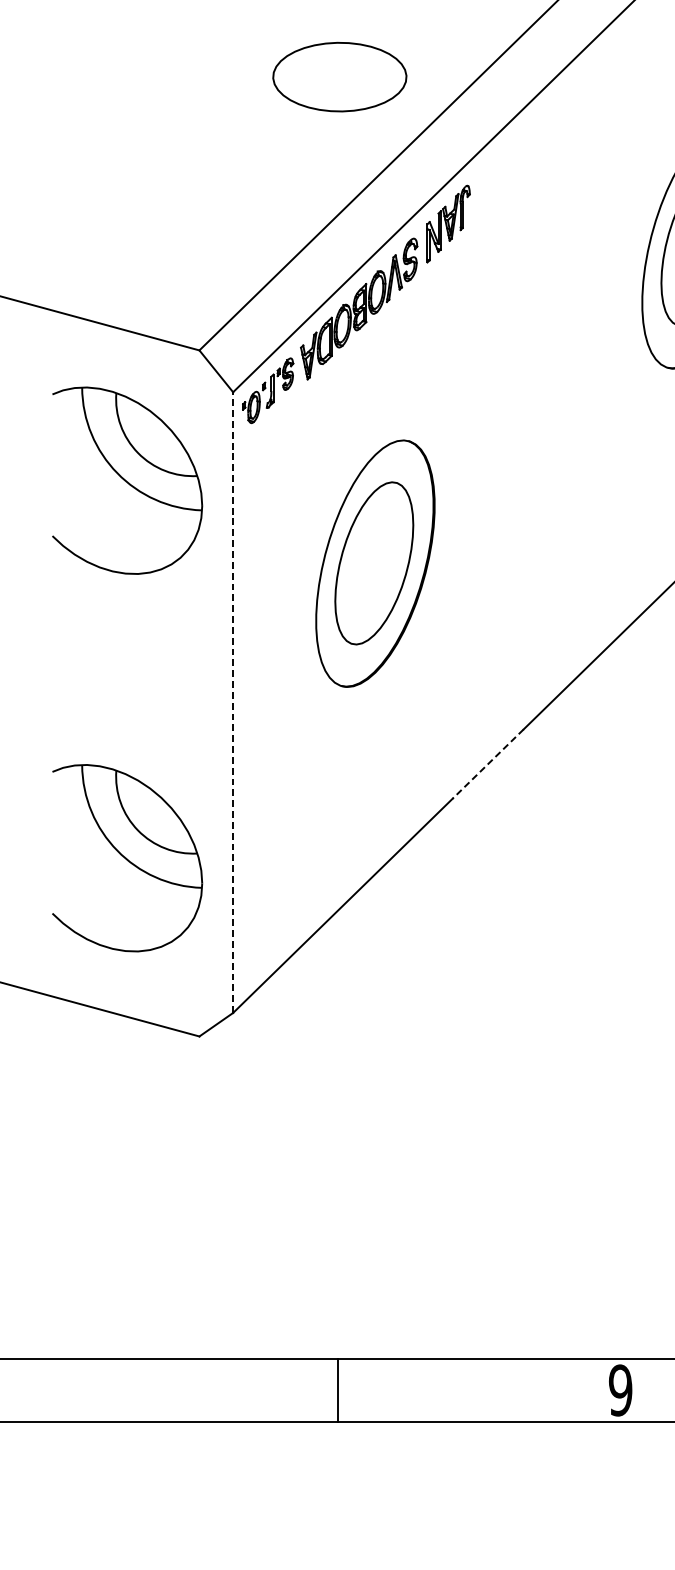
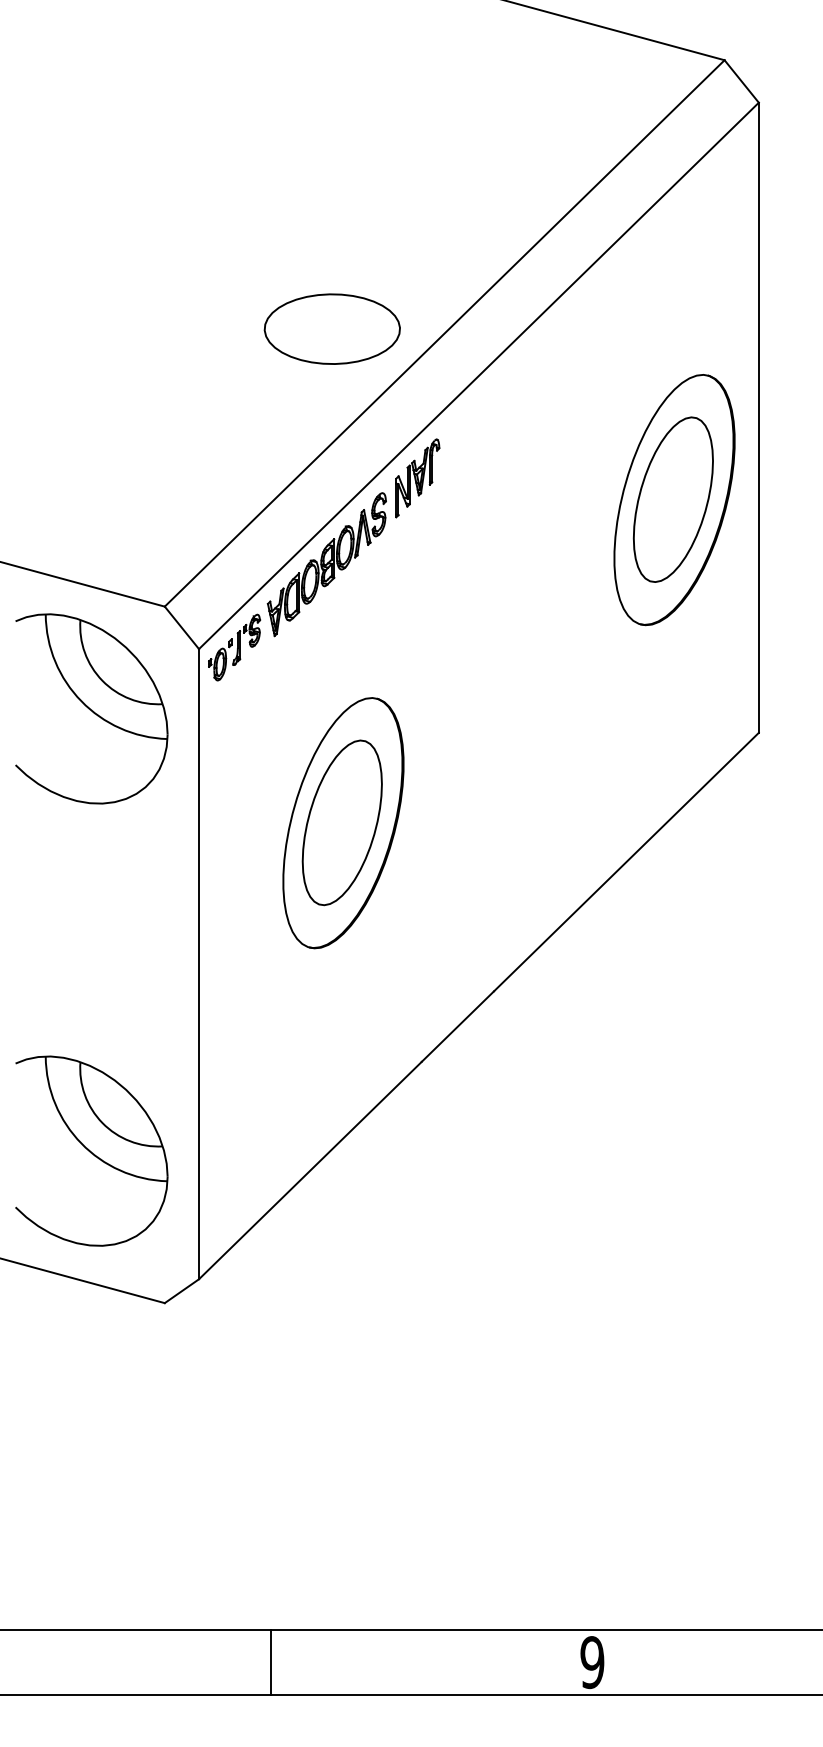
part: (339, 76) -> (331, 328), moved
part: (127, 480) -> (91, 708), moved
line: (233, 701) -> (199, 963), dashed -> solid
line: (487, 763) -> (457, 1026), dashed -> solid
part: (127, 857) -> (91, 1150), moved
line: (338, 1390) -> (270, 1662), moved

